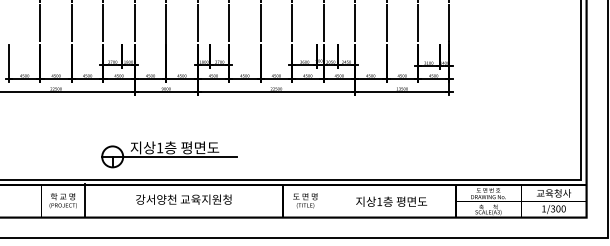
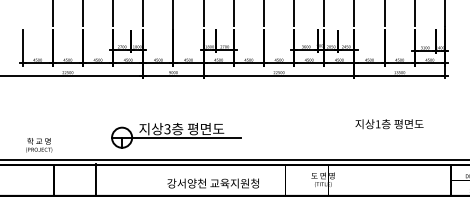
text: (159, 147) -> (166, 128), 1 -> 3
text: (183, 199) -> (212, 183), moved
text: (62, 200) -> (38, 145), moved
text: (305, 200) -> (323, 179), moved
text: (391, 201) -> (389, 123), moved

